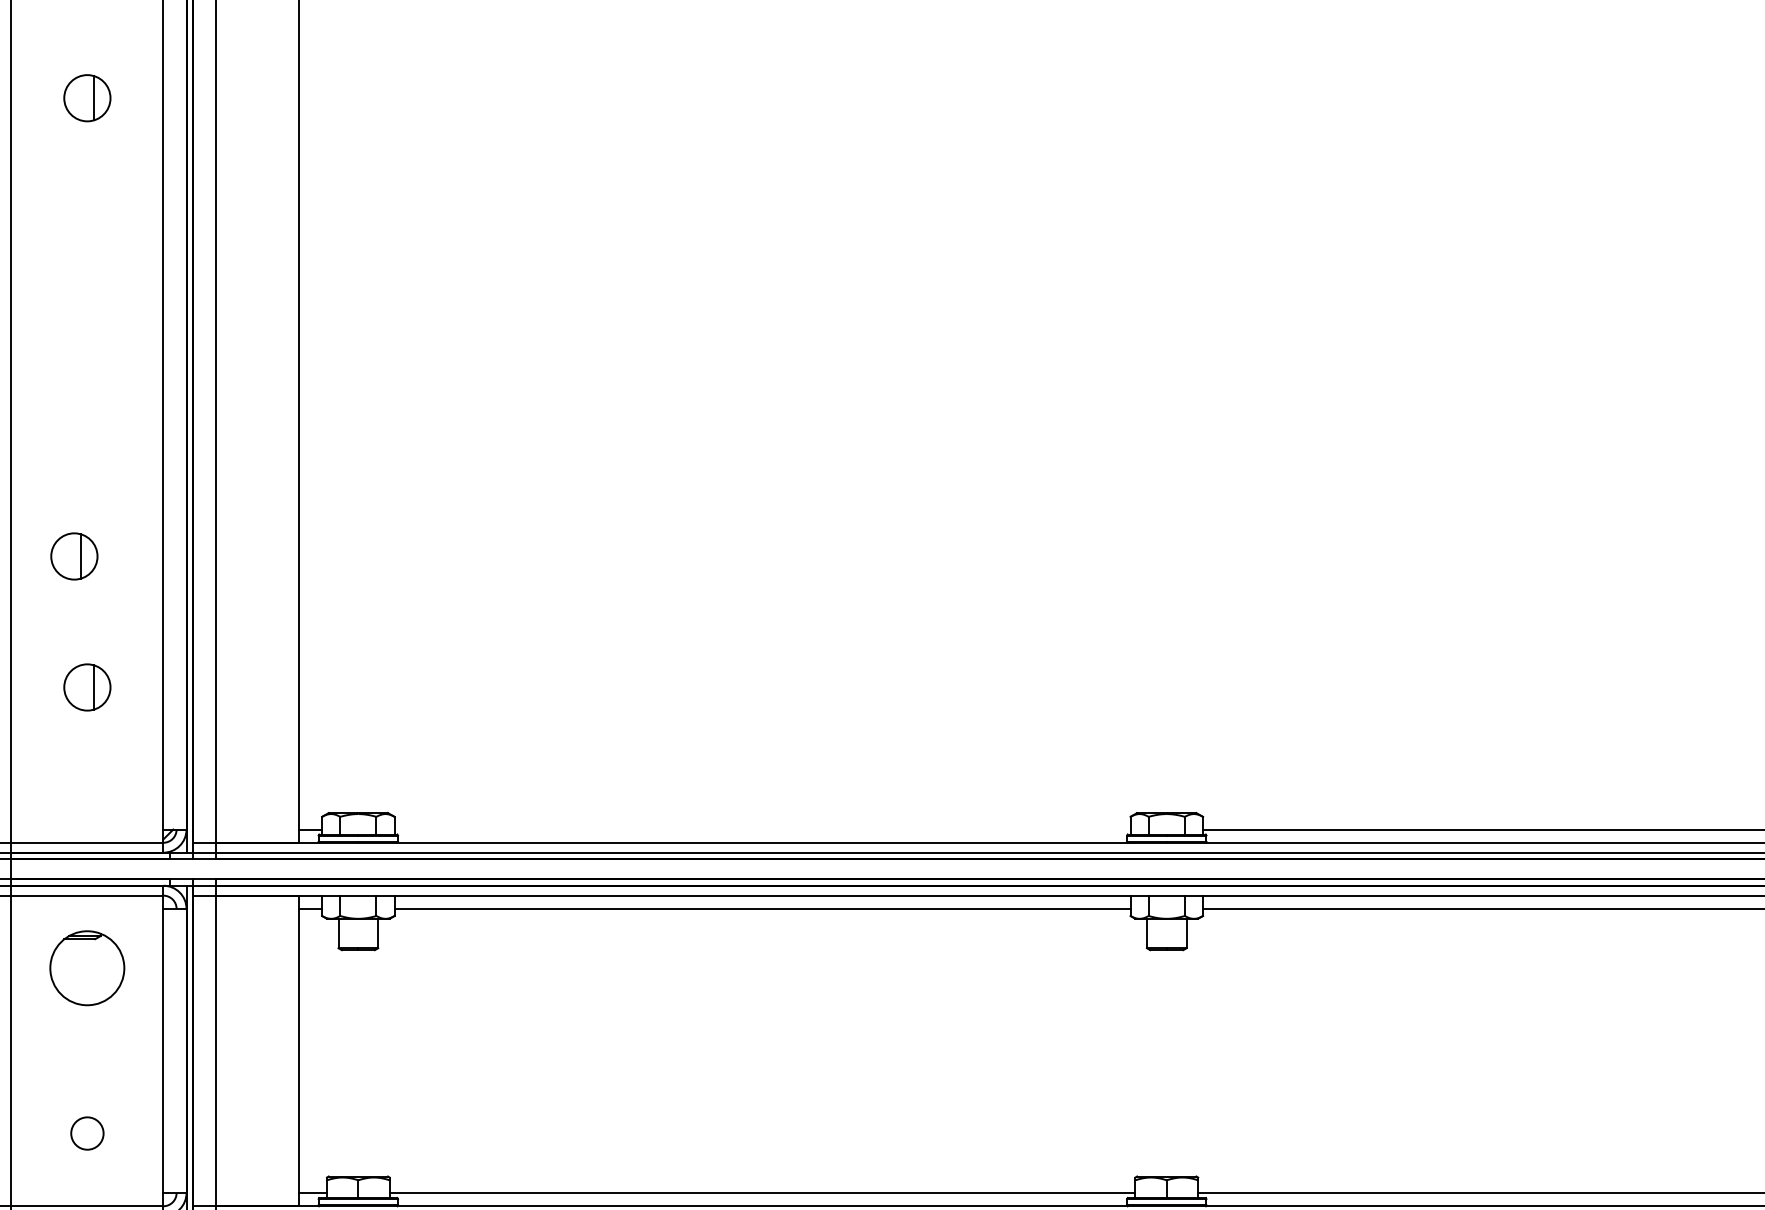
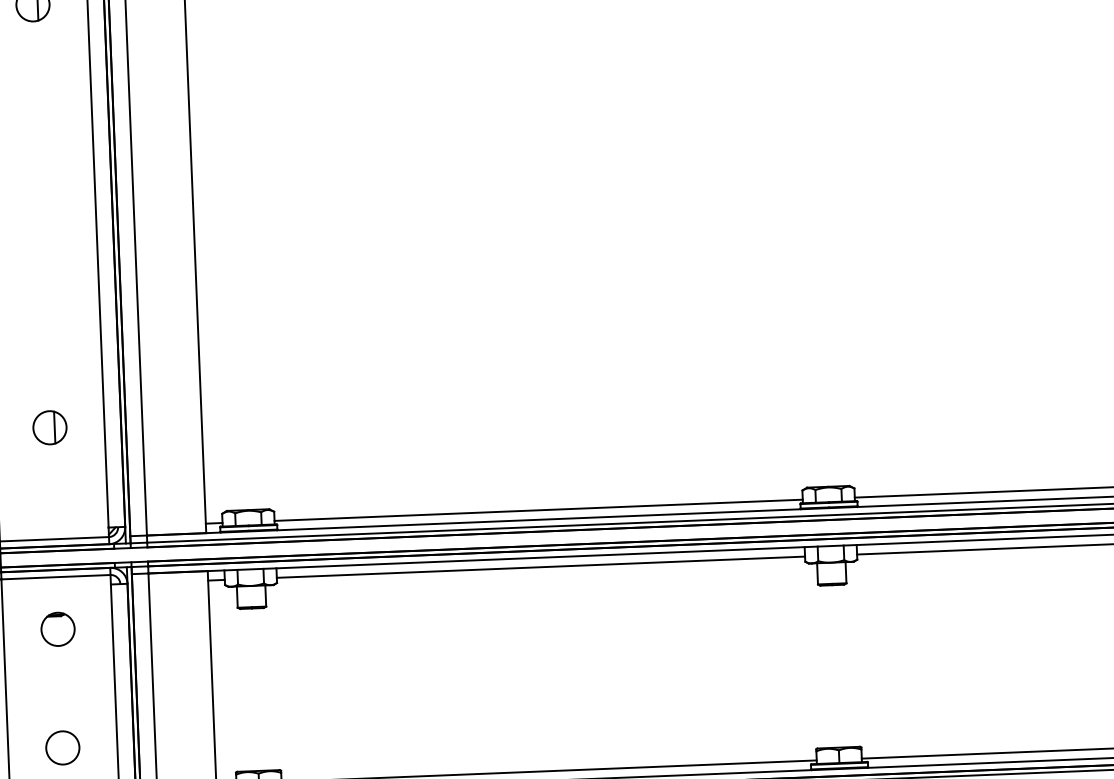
part: (74, 556) -> (36, 334), removed
line: (762, 829) -> (538, 510), added
part: (87, 968) -> (58, 629), size x0.62
circle: (87, 1133) -> (62, 747), size x1.43

